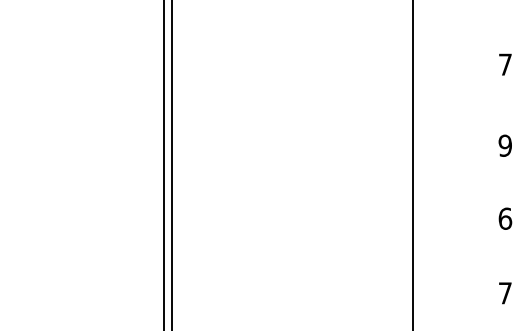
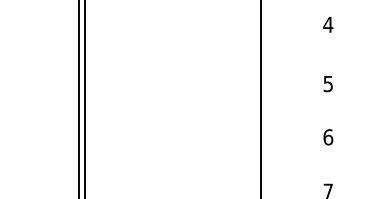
text: (505, 64) -> (328, 24), 7 -> 4
text: (504, 145) -> (327, 83), 9 -> 5

